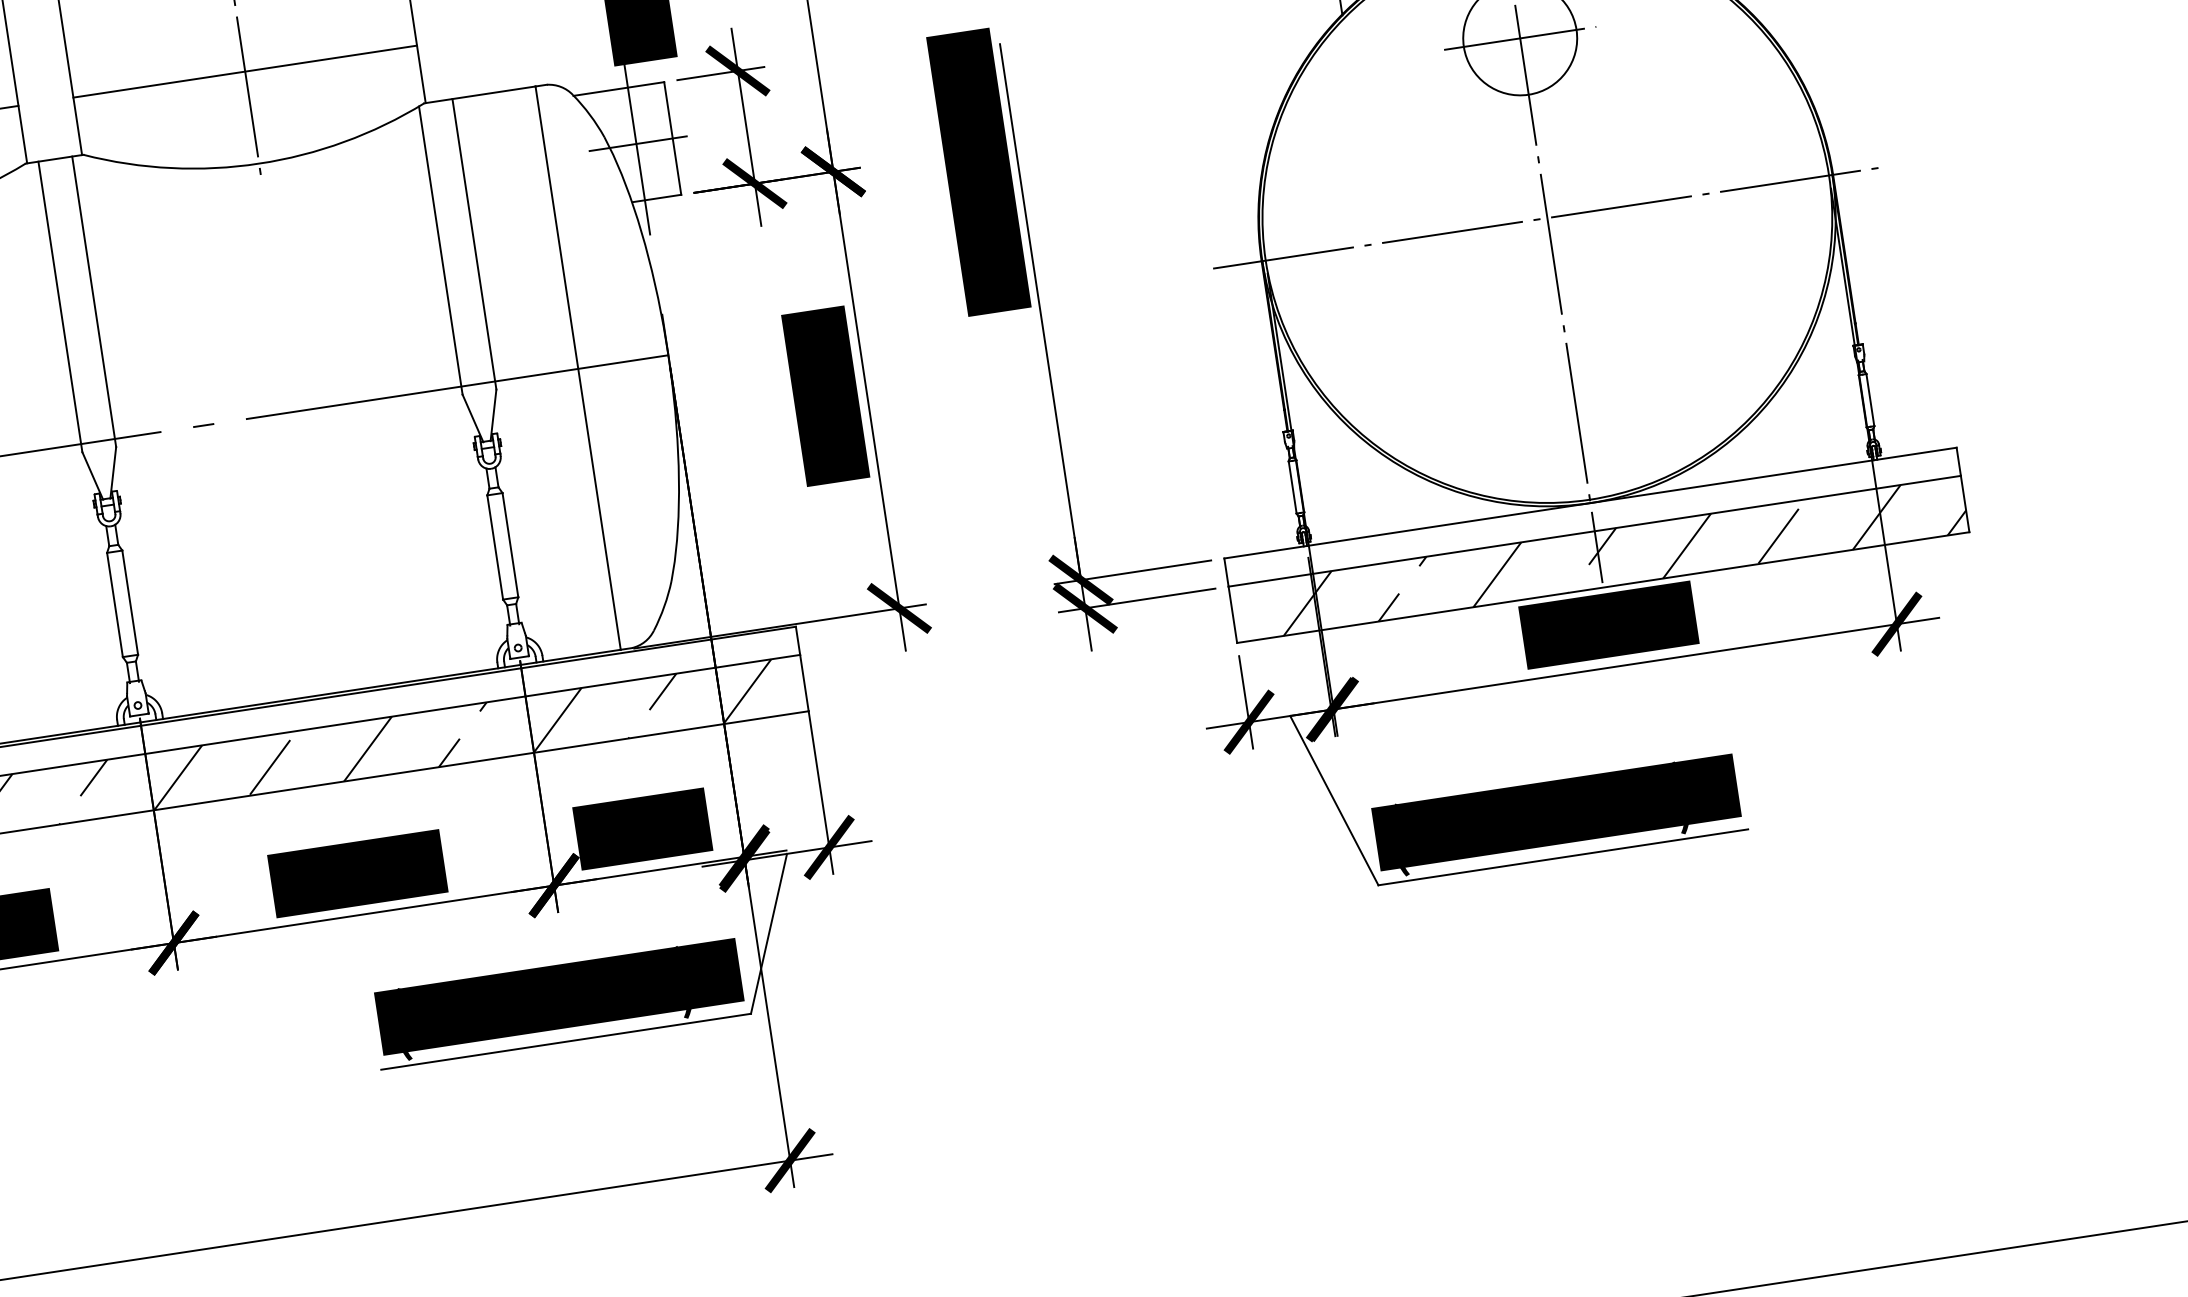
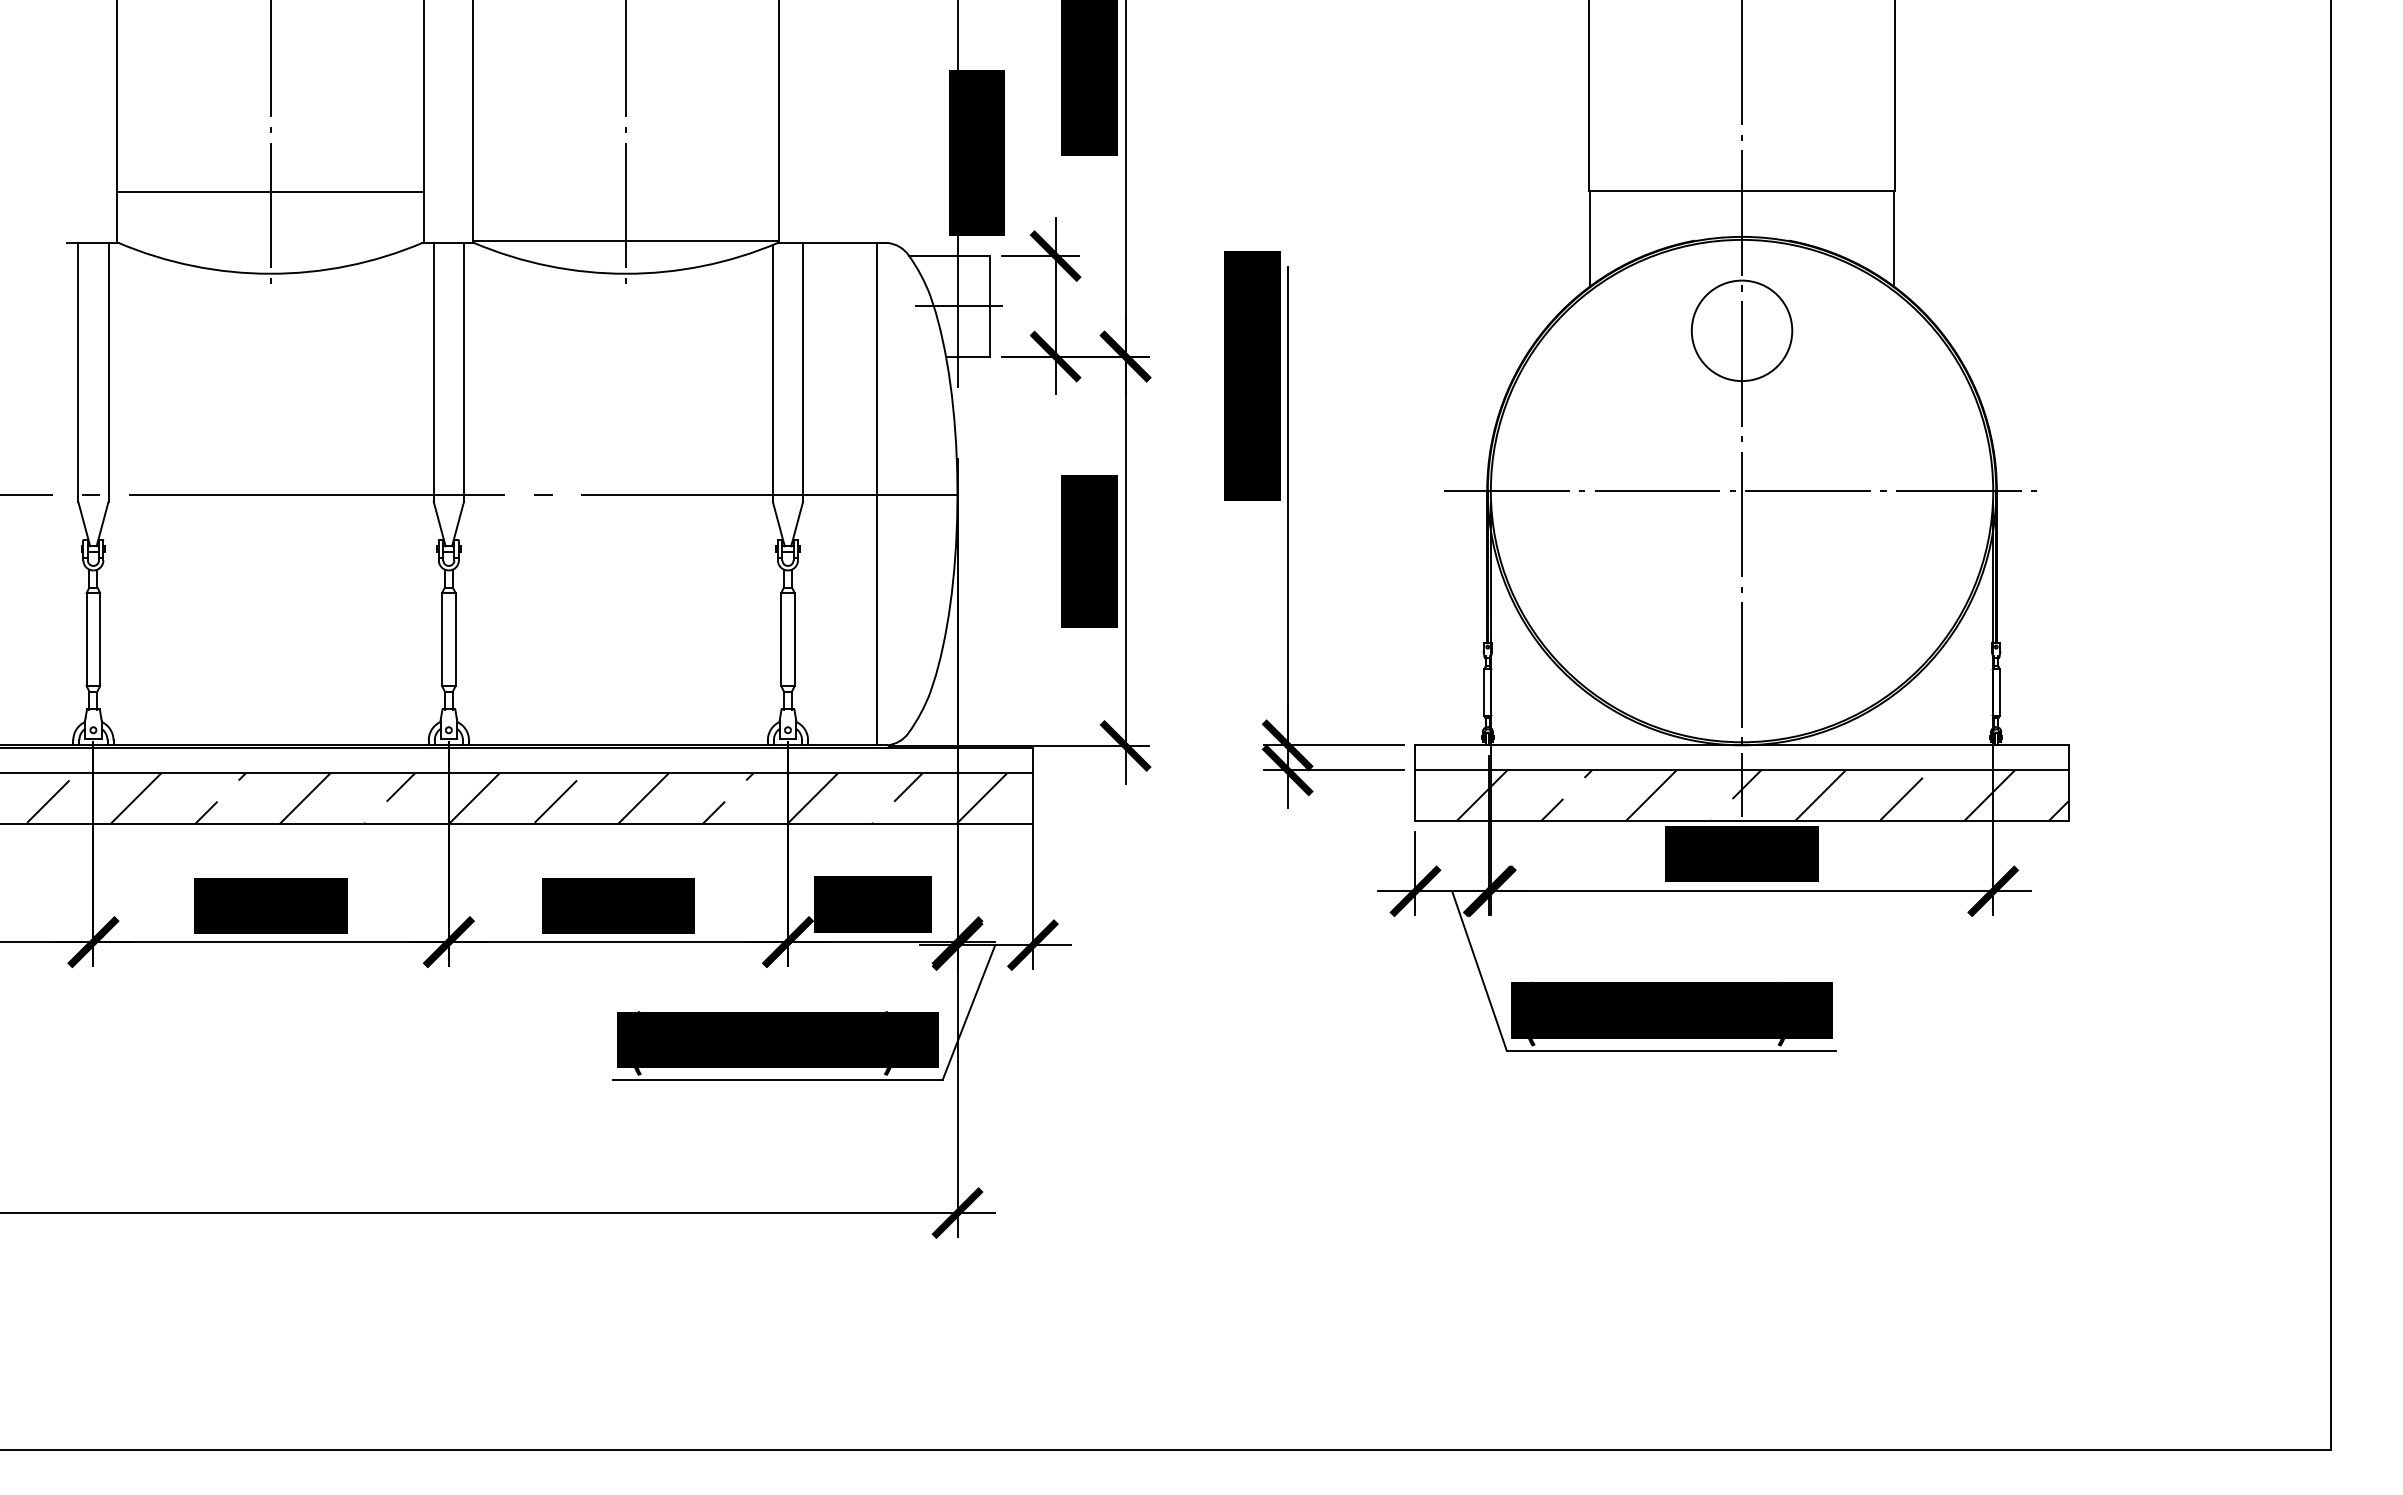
line: (1519, 38) -> (1741, 330), removed
line: (244, 71) -> (625, 240), moved

